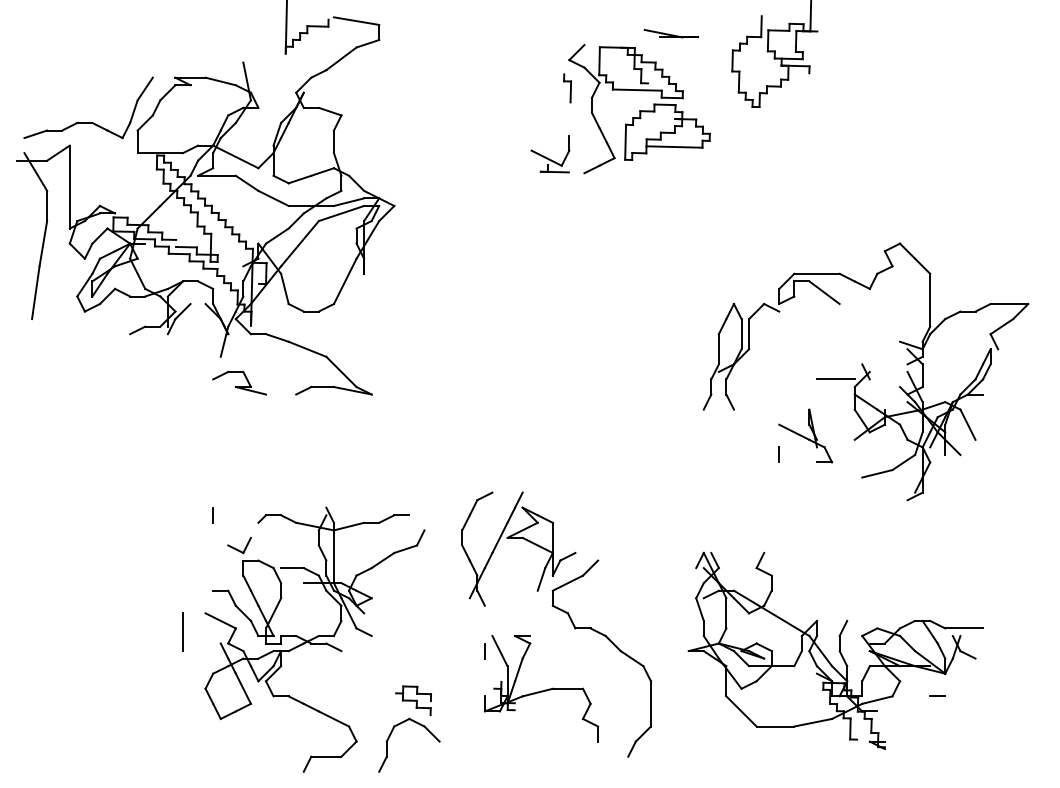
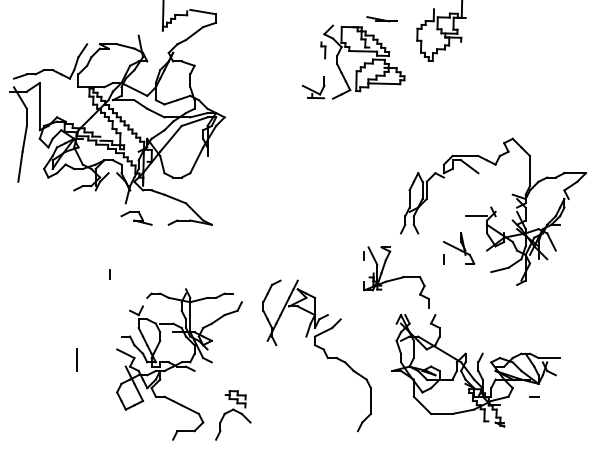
line: (213, 515) -> (109, 274), moved
line: (181, 630) -> (76, 359), moved
part: (541, 688) -> (396, 277), moved

